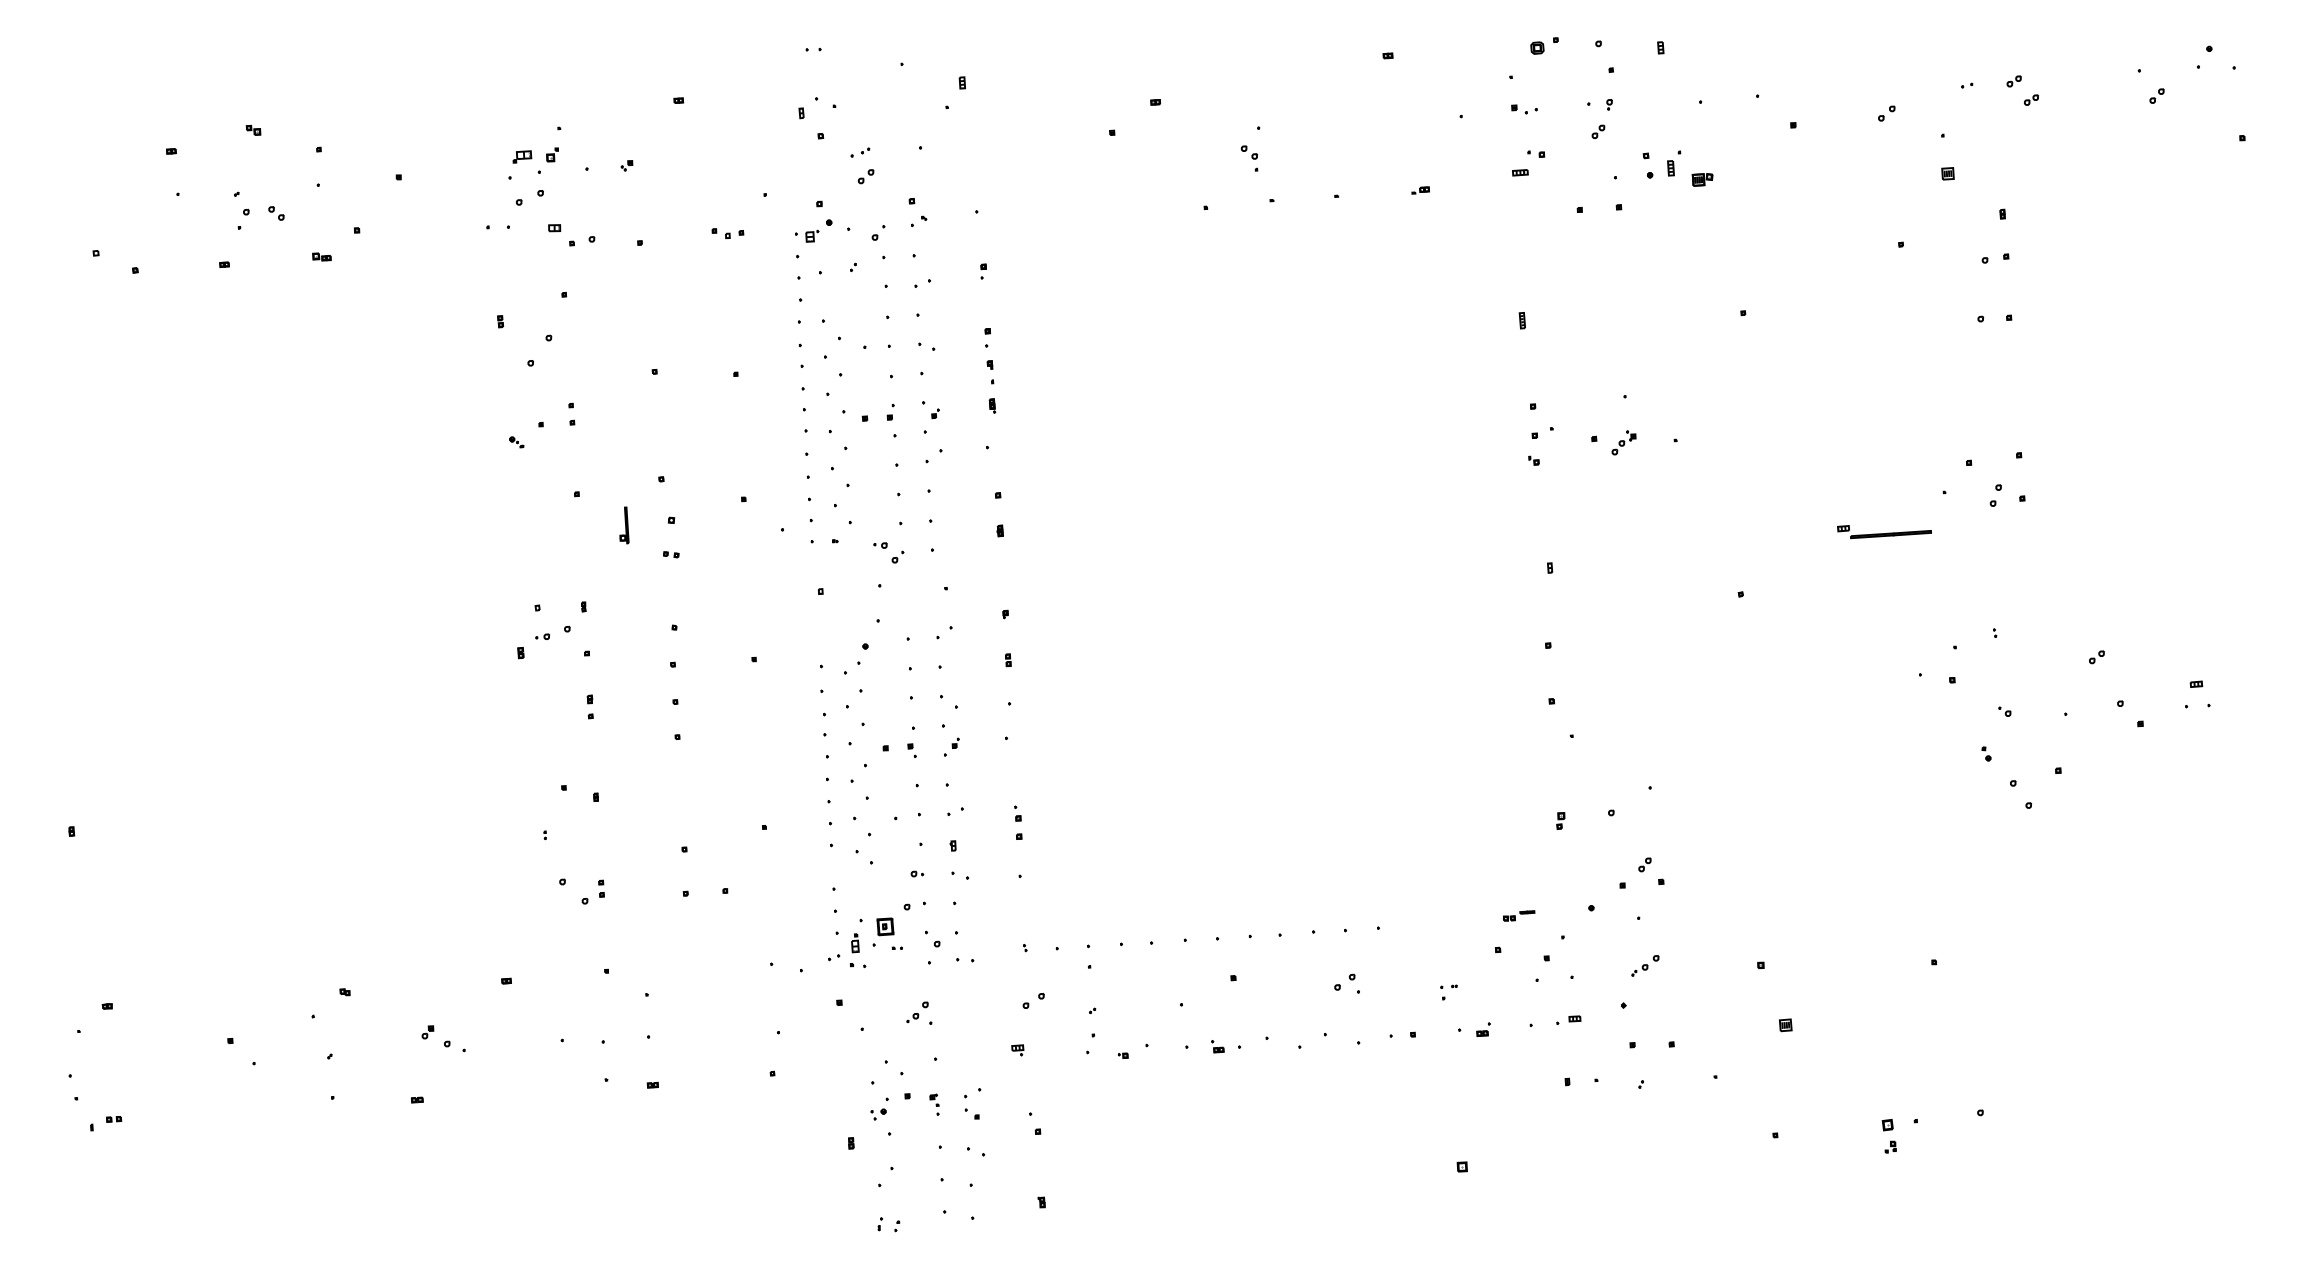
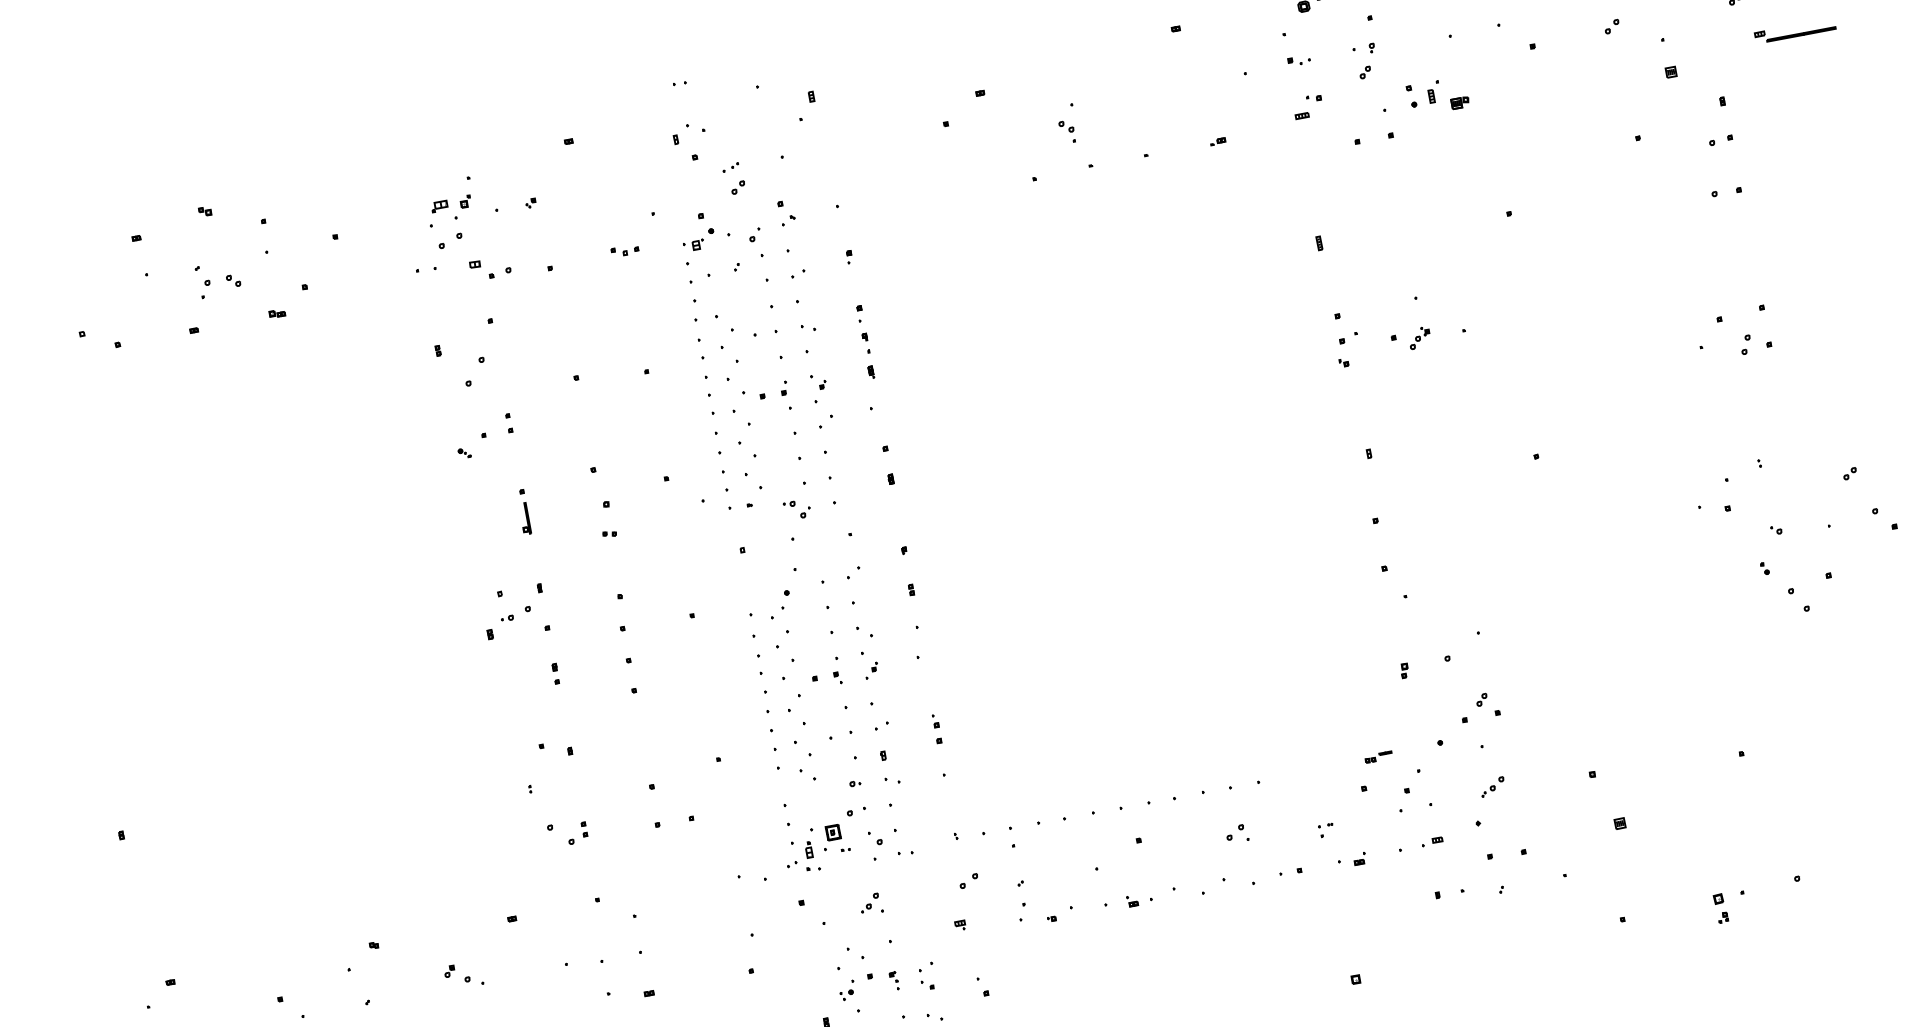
part: (624, 525) -> (525, 518), moved
part: (1884, 532) -> (1795, 33), moved

